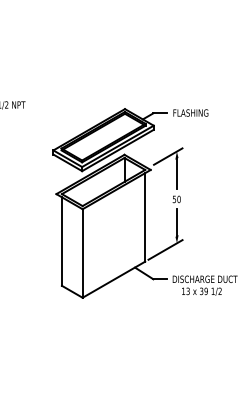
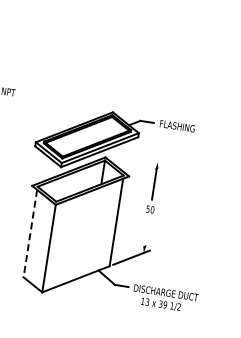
line: (168, 156) -> (148, 165), removed
line: (177, 221) -> (147, 231), removed
line: (61, 242) -> (29, 234), solid -> dashed

